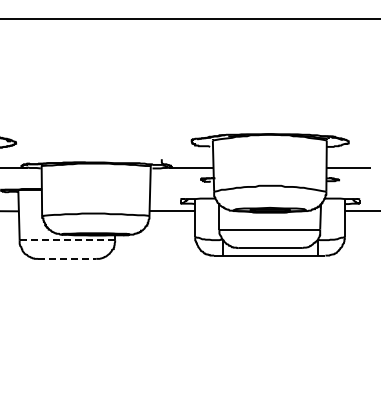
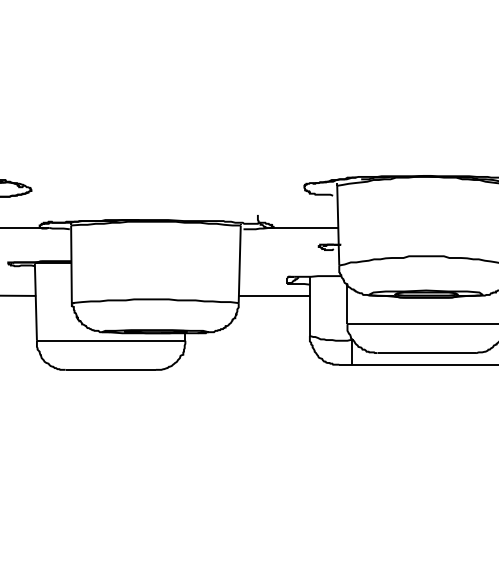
line: (67, 240) -> (111, 341), dashed -> solid
line: (67, 258) -> (111, 369), dashed -> solid

